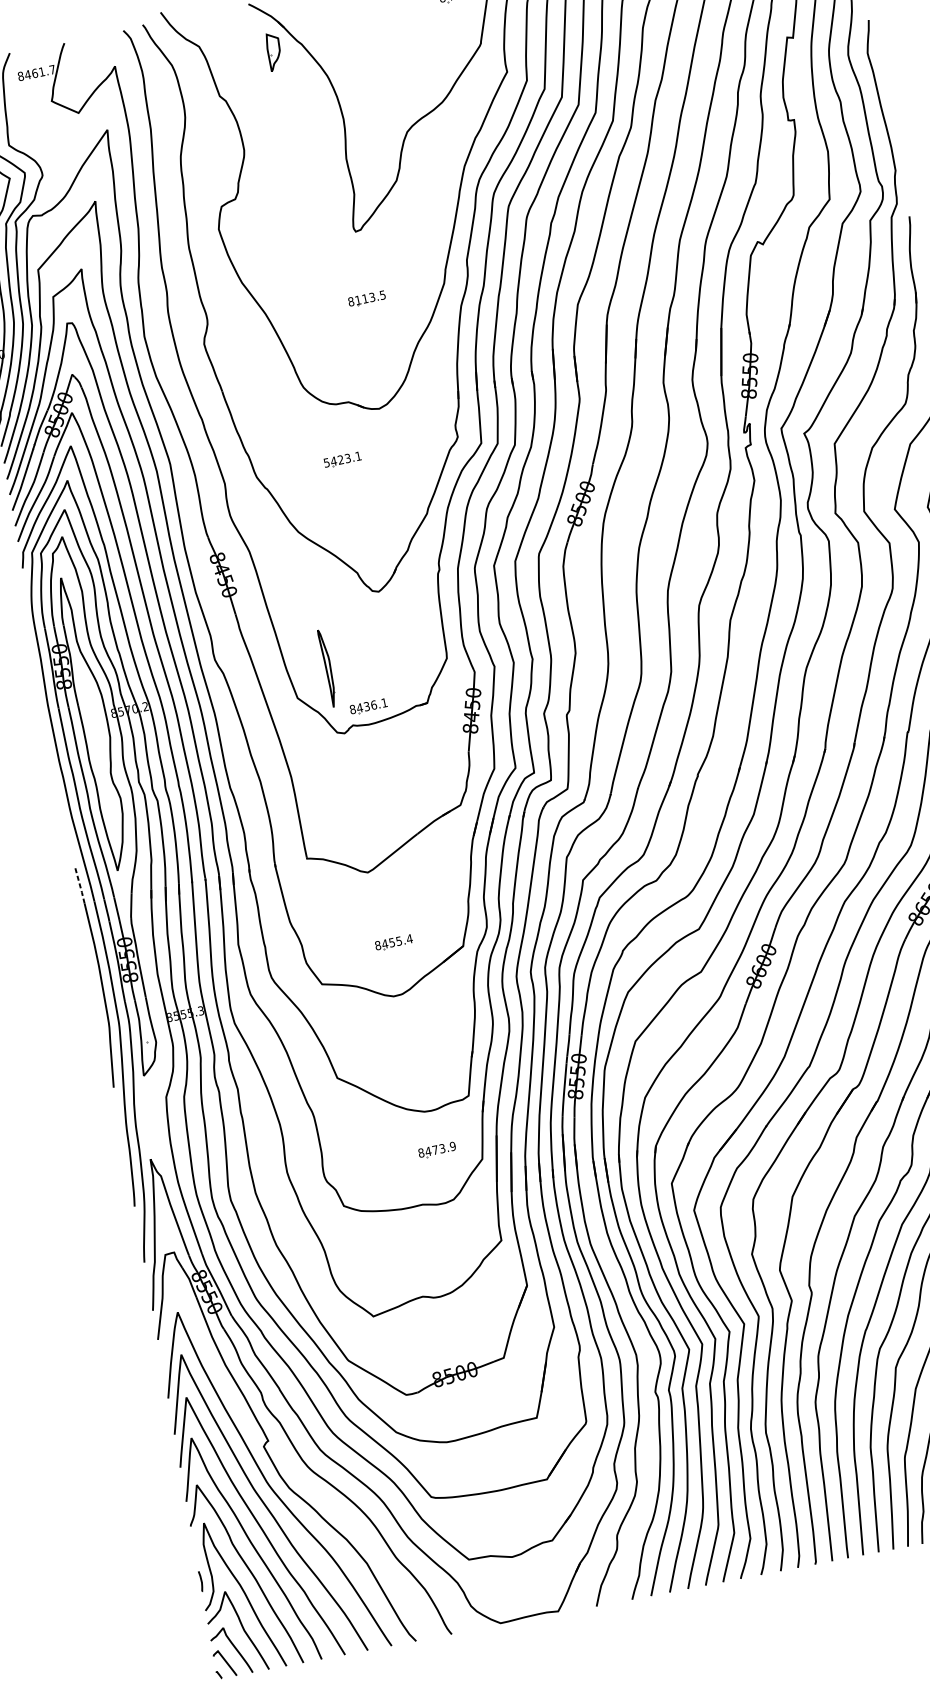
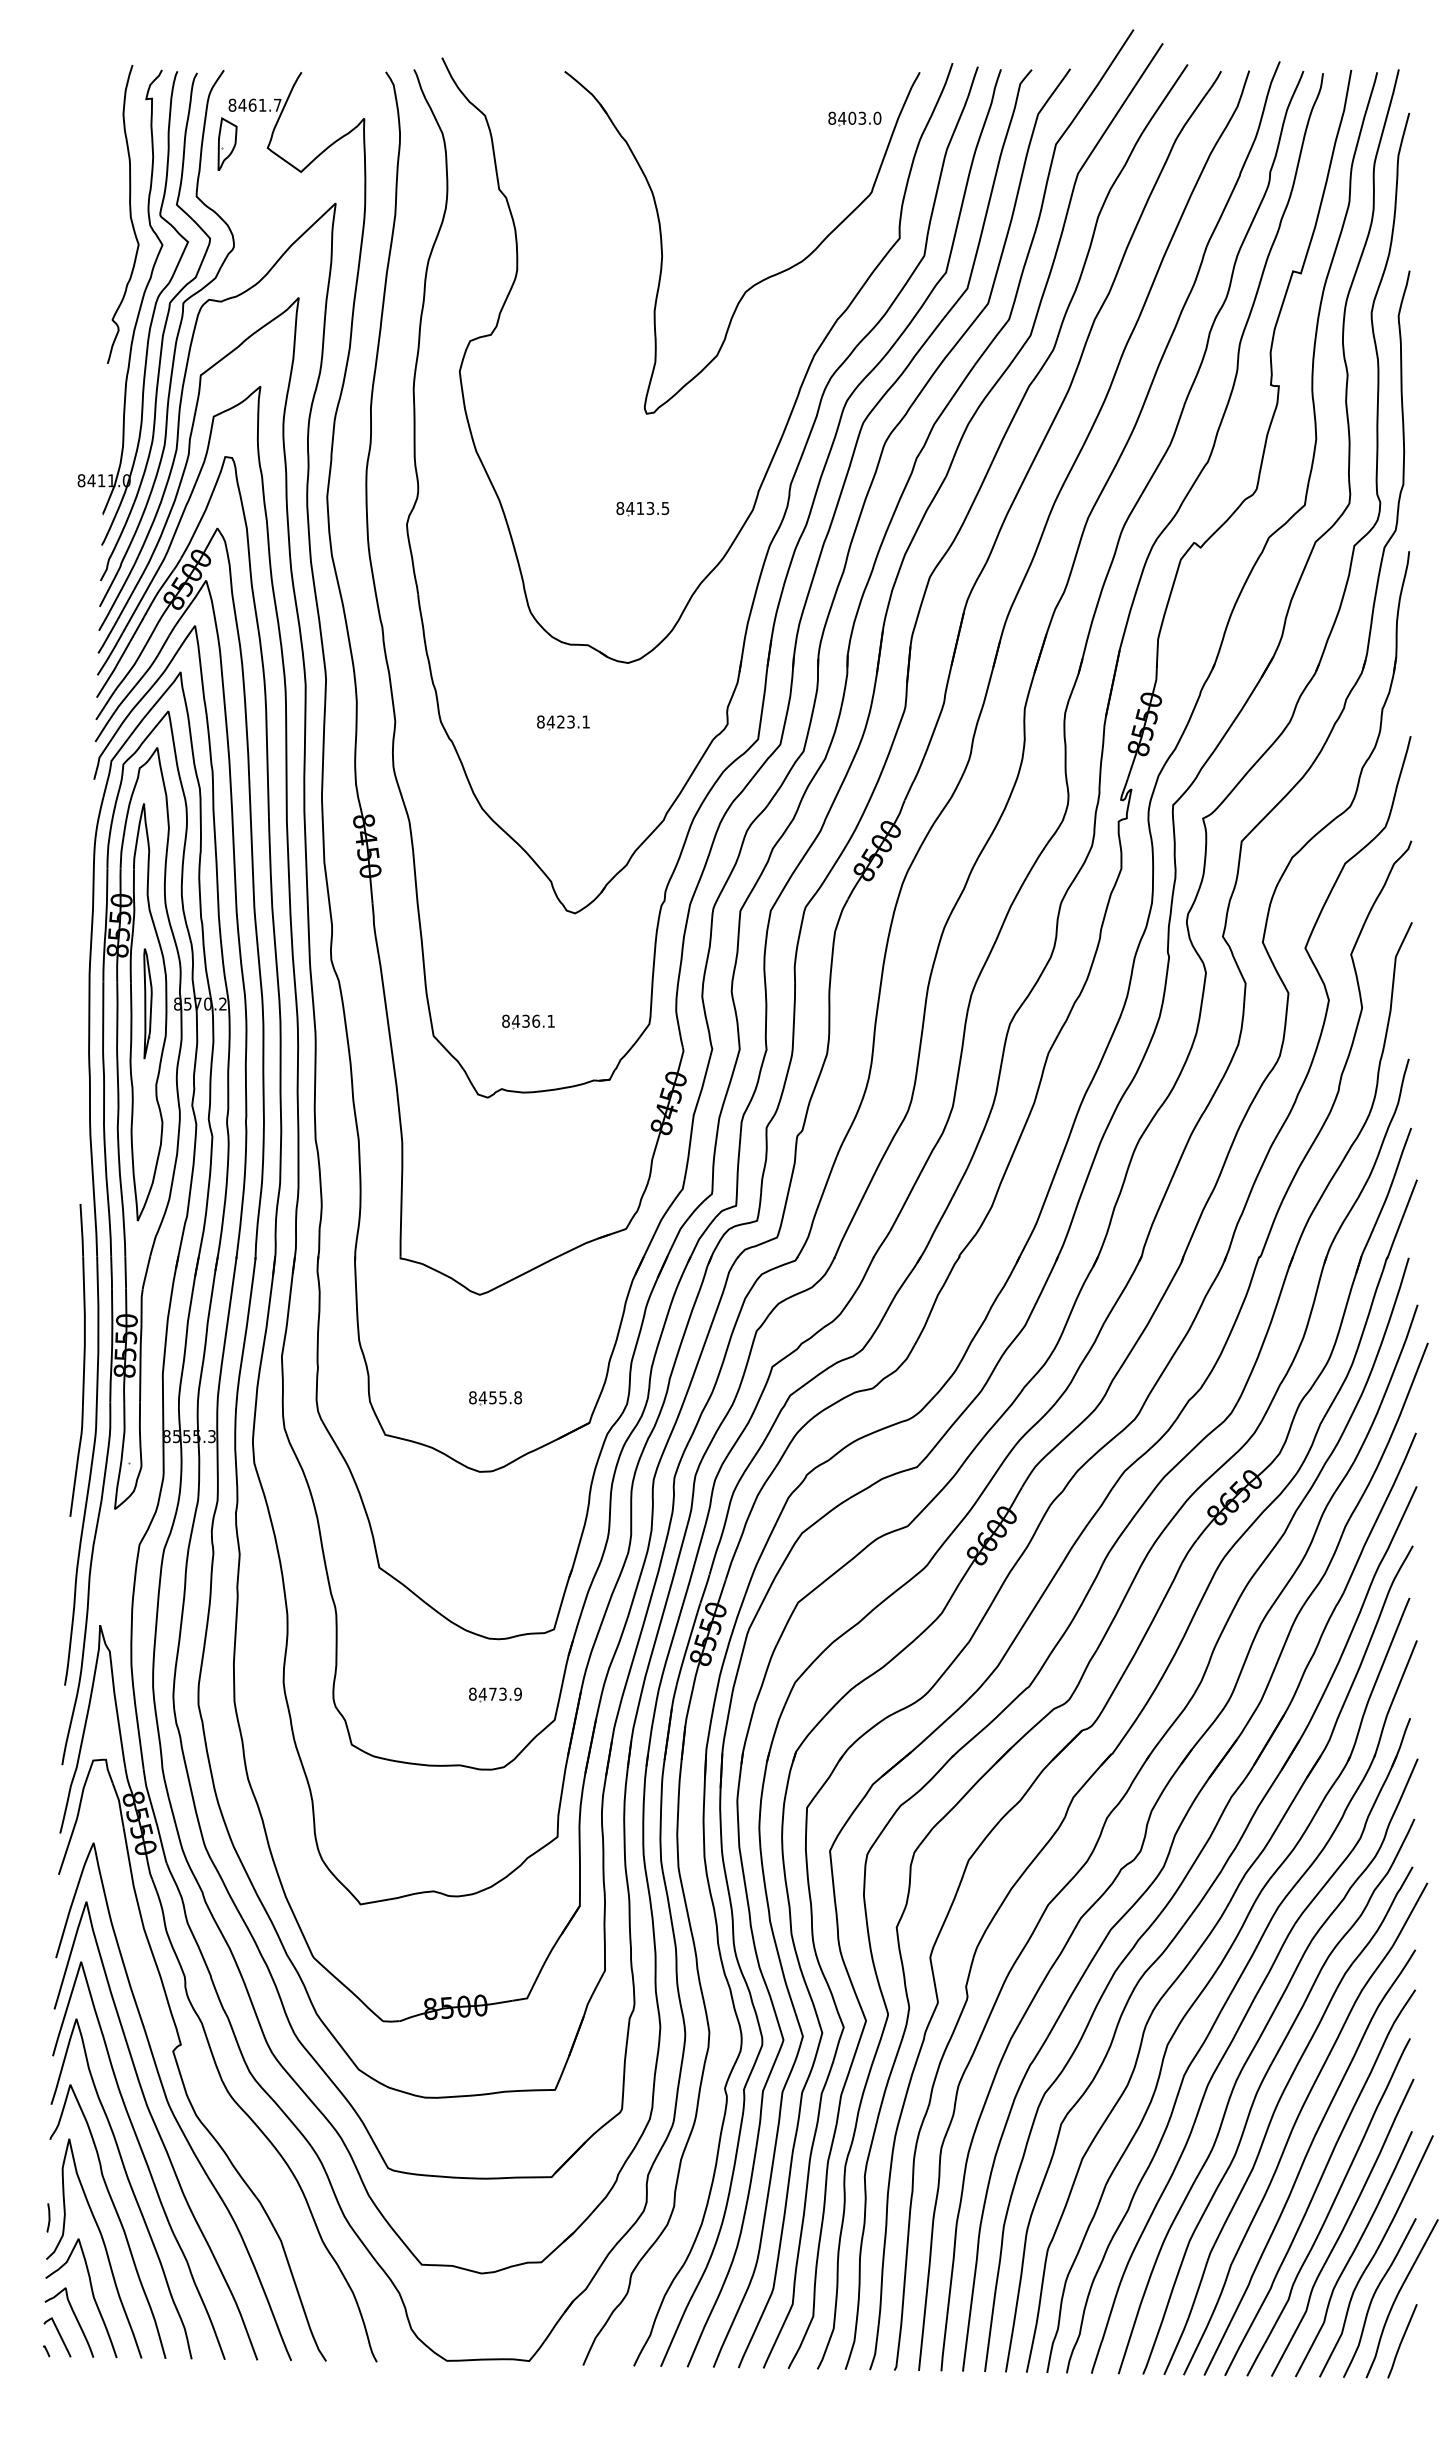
part: (274, 51) -> (227, 143), moved
text: (358, 300) -> (630, 508), 8113.5 -> 8413.5
text: (326, 462) -> (540, 721), 5423.1 -> 8423.1
part: (327, 668) -> (147, 1003), moved
part: (368, 706) -> (528, 1021), moved
line: (80, 885) -> (82, 1230), dashed -> solid
text: (409, 938) -> (518, 1397), 8455.4 -> 8455.8

